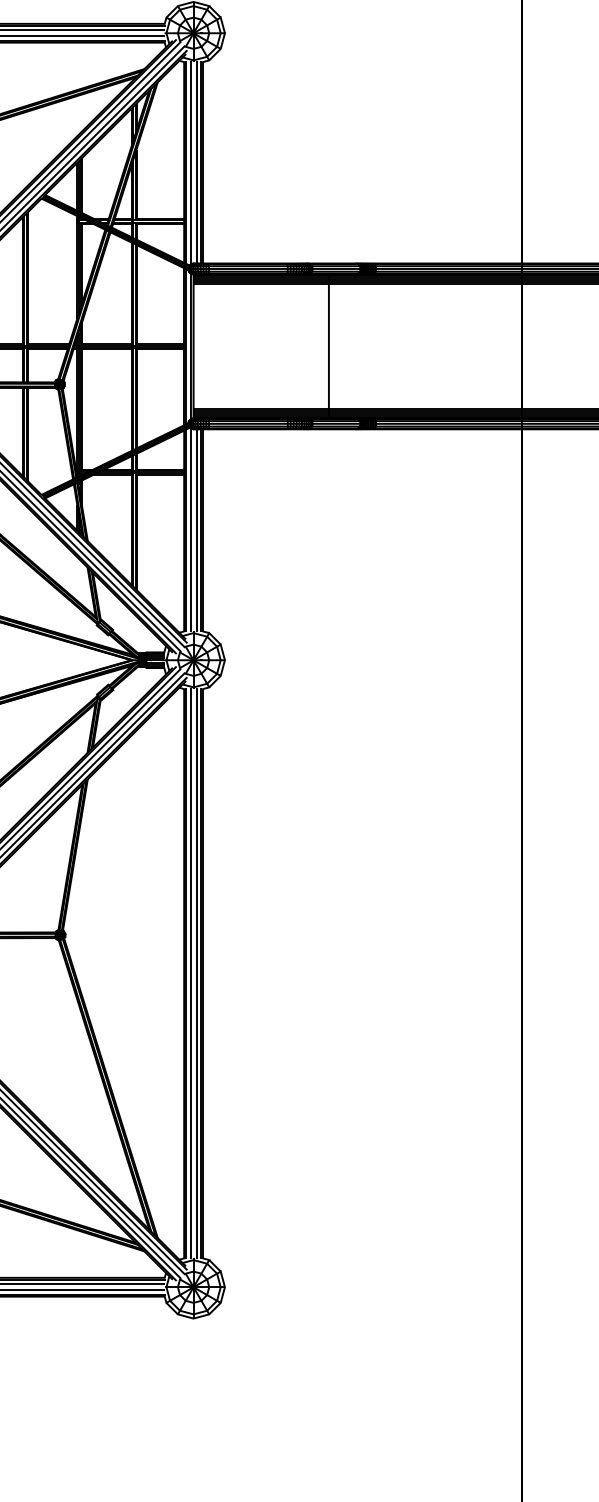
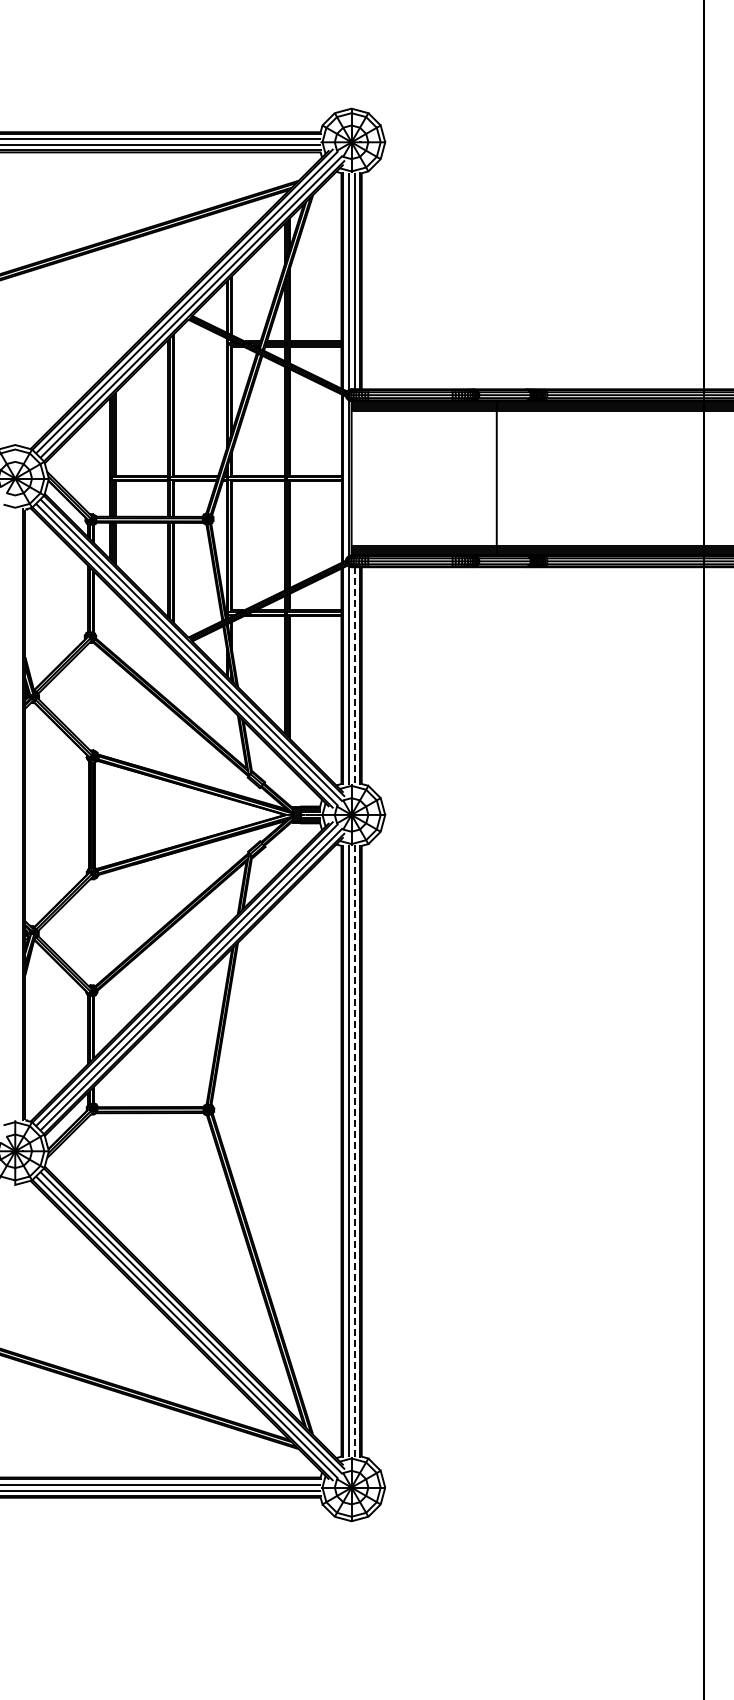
line: (196, 530) -> (354, 675), solid -> dashed
line: (196, 972) -> (354, 1150), solid -> dashed

